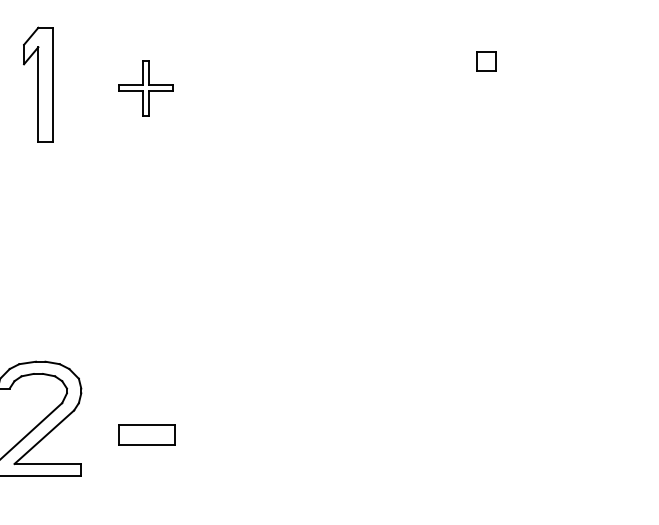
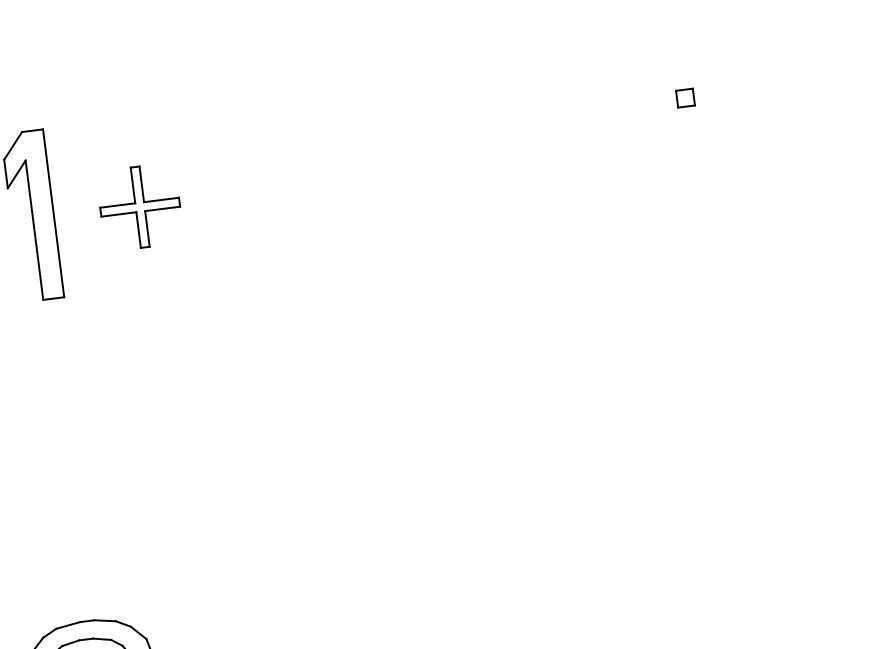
part: (486, 61) -> (685, 98), size x0.6
part: (145, 88) -> (139, 207), moved

